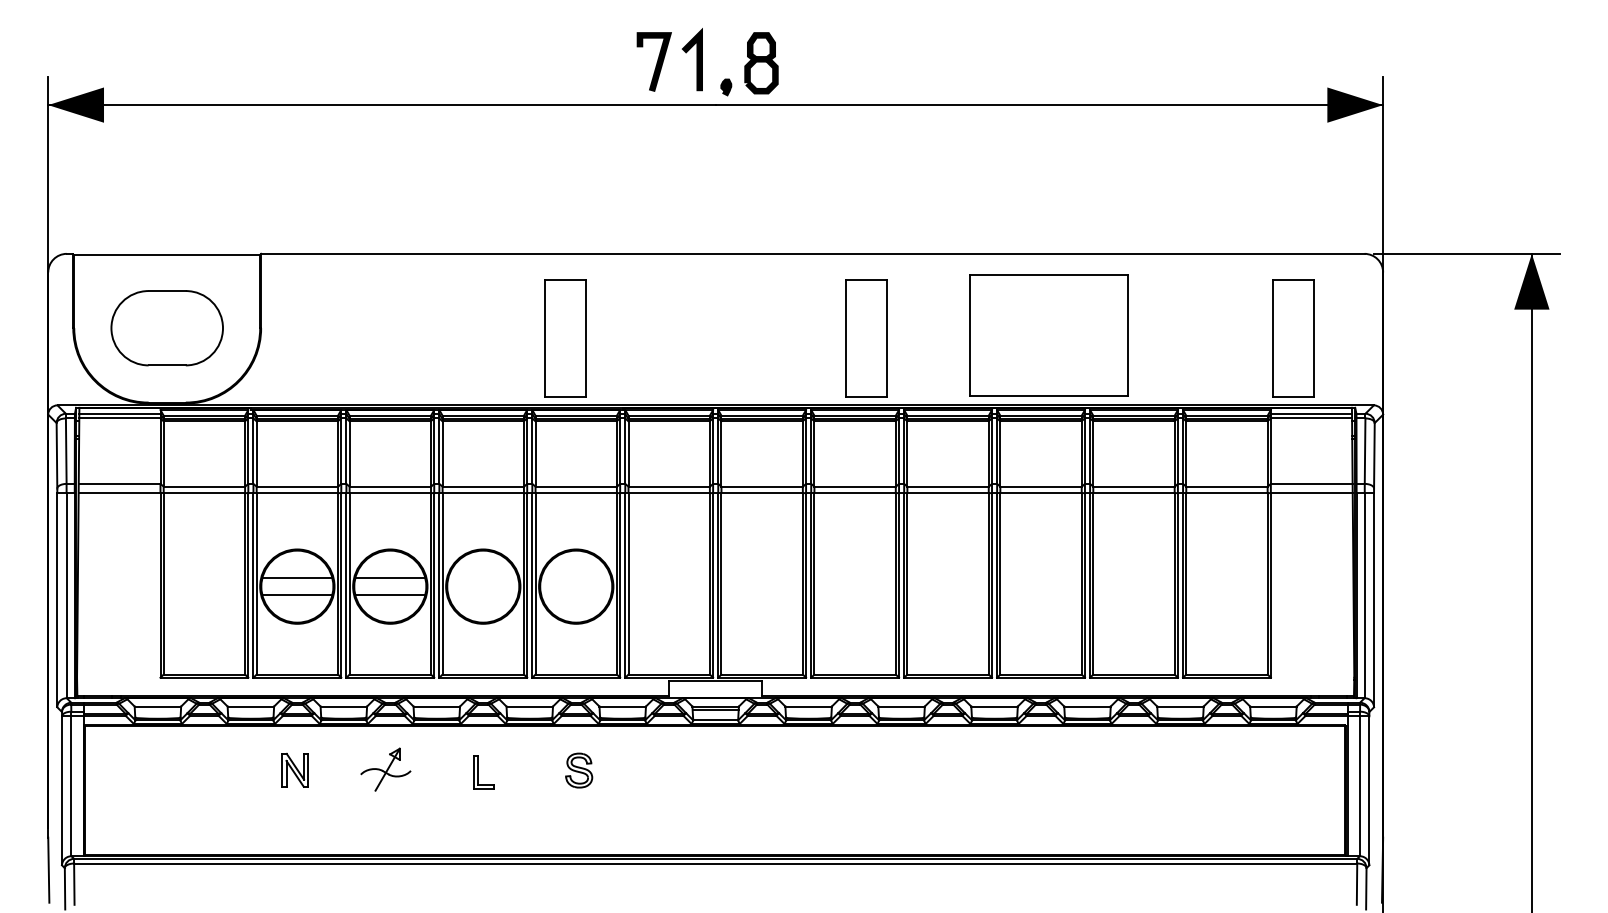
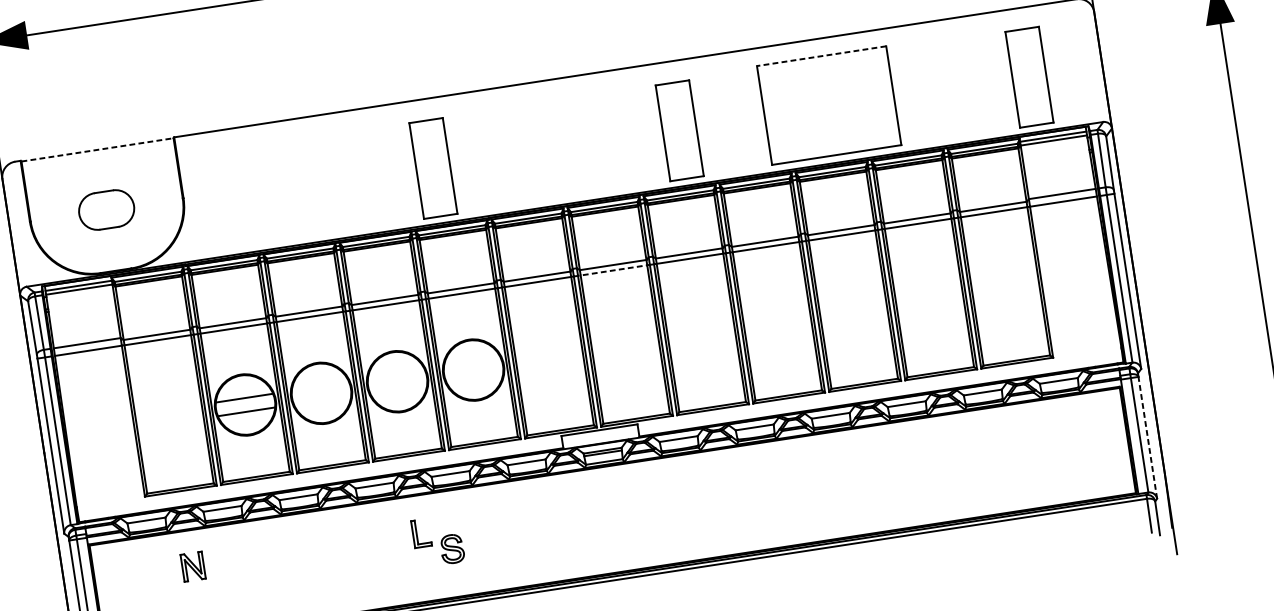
line: (167, 254) -> (97, 149), solid -> dashed
line: (1048, 275) -> (820, 56), solid -> dashed
part: (166, 328) -> (106, 210), size x0.6
line: (757, 493) -> (610, 271), solid -> dashed
line: (390, 578) -> (320, 386), removed
line: (390, 595) -> (322, 400), removed
part: (294, 769) -> (192, 566), moved
part: (385, 769) -> (340, 543), removed
part: (579, 770) -> (452, 548), moved
line: (1369, 790) -> (1147, 437), solid -> dashed

